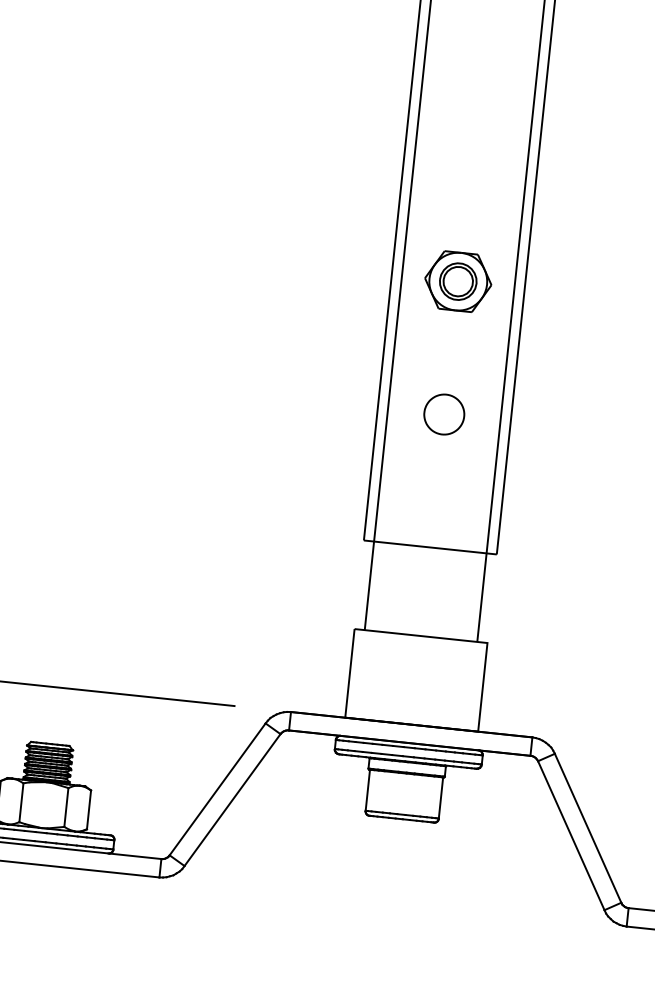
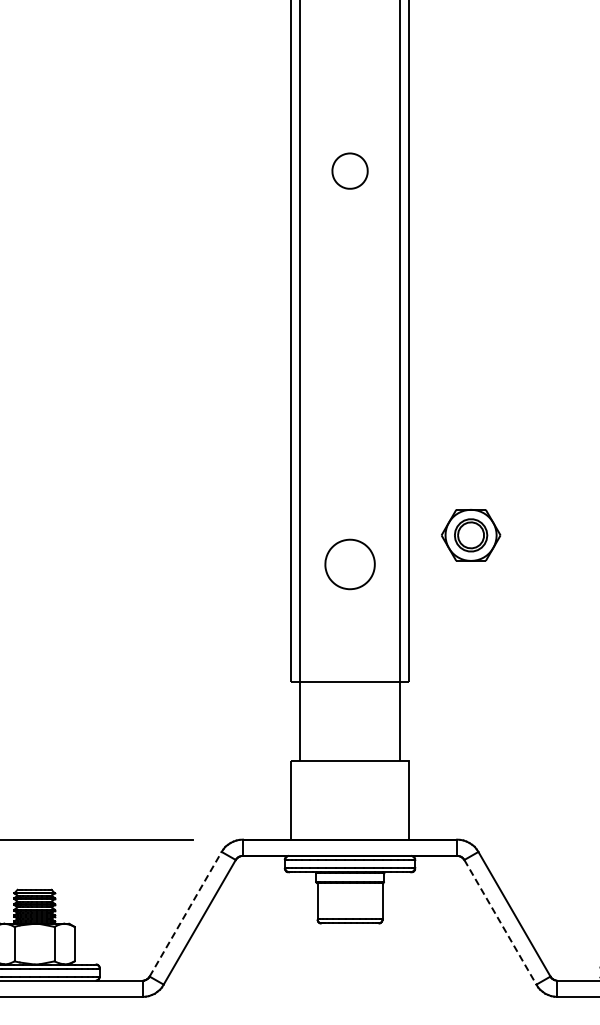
part: (458, 281) -> (471, 535), moved
part: (443, 413) -> (349, 563), size x1.4
line: (217, 789) -> (185, 914), solid -> dashed
line: (571, 835) -> (500, 922), solid -> dashed

